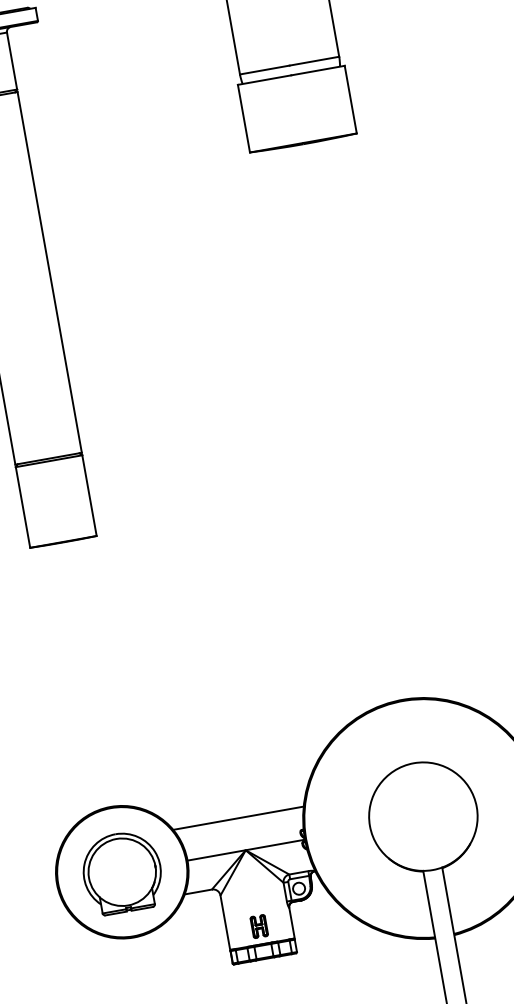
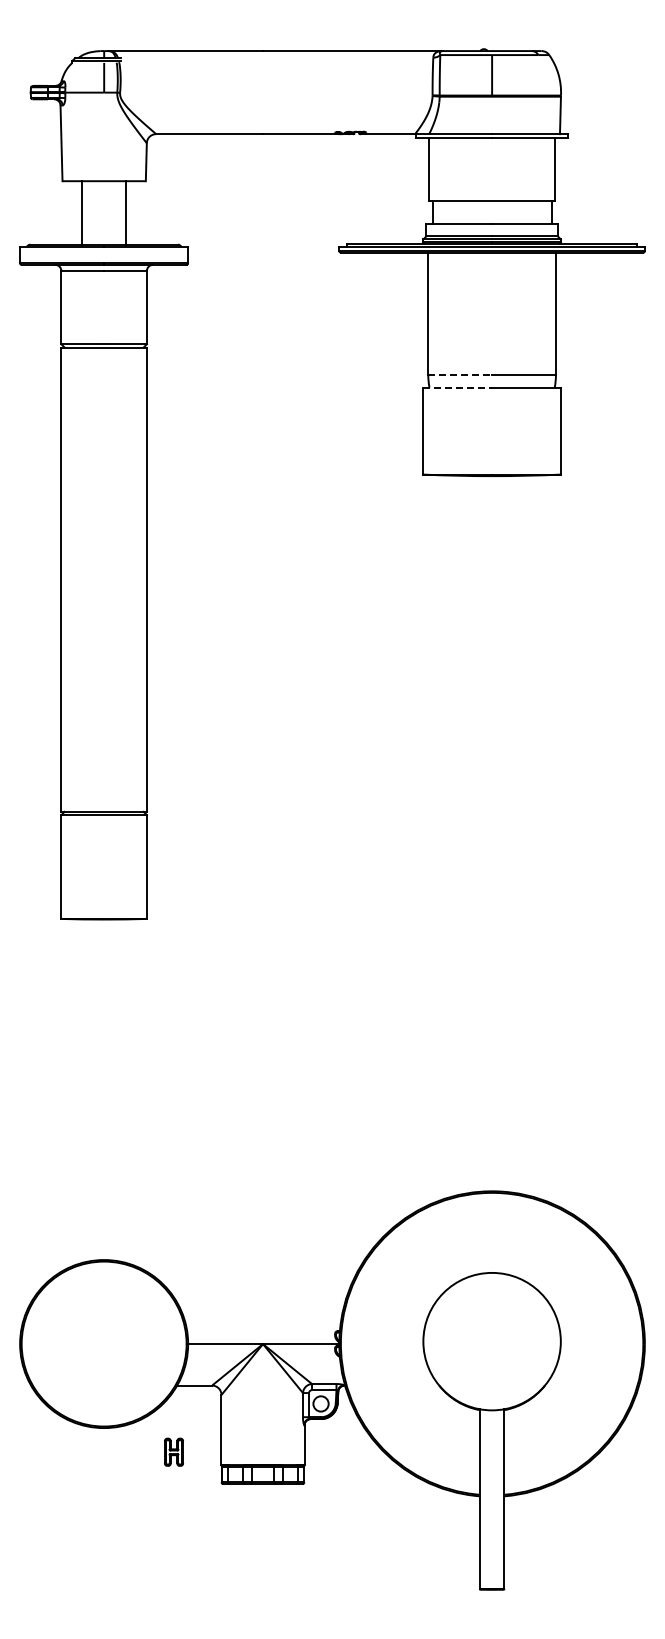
line: (265, 70) -> (460, 375), solid -> dashed
line: (265, 79) -> (458, 387), solid -> dashed
line: (238, 818) -> (260, 1302), removed
part: (121, 872) -> (103, 1344), removed
part: (258, 926) -> (173, 1451), moved

